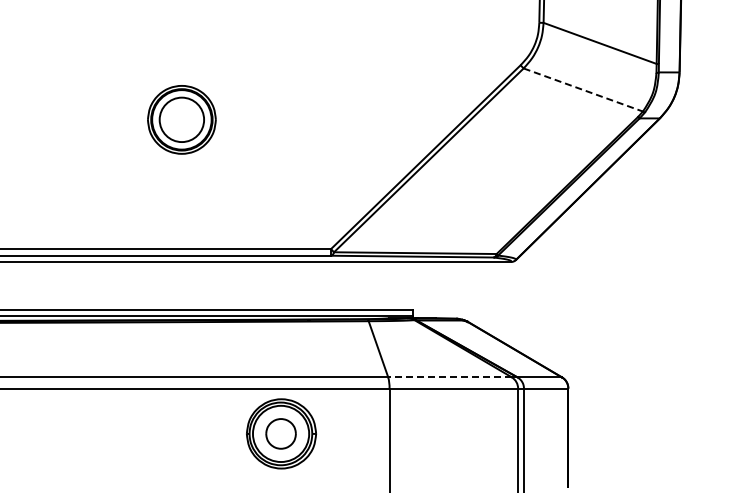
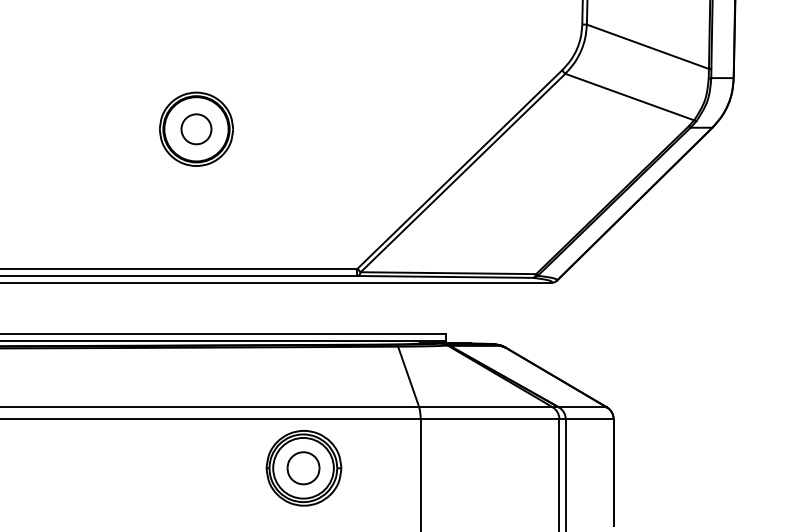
line: (583, 90) -> (629, 97), dashed -> solid
circle: (181, 119) -> (196, 128), size x0.62
line: (449, 377) -> (485, 407), dashed -> solid

